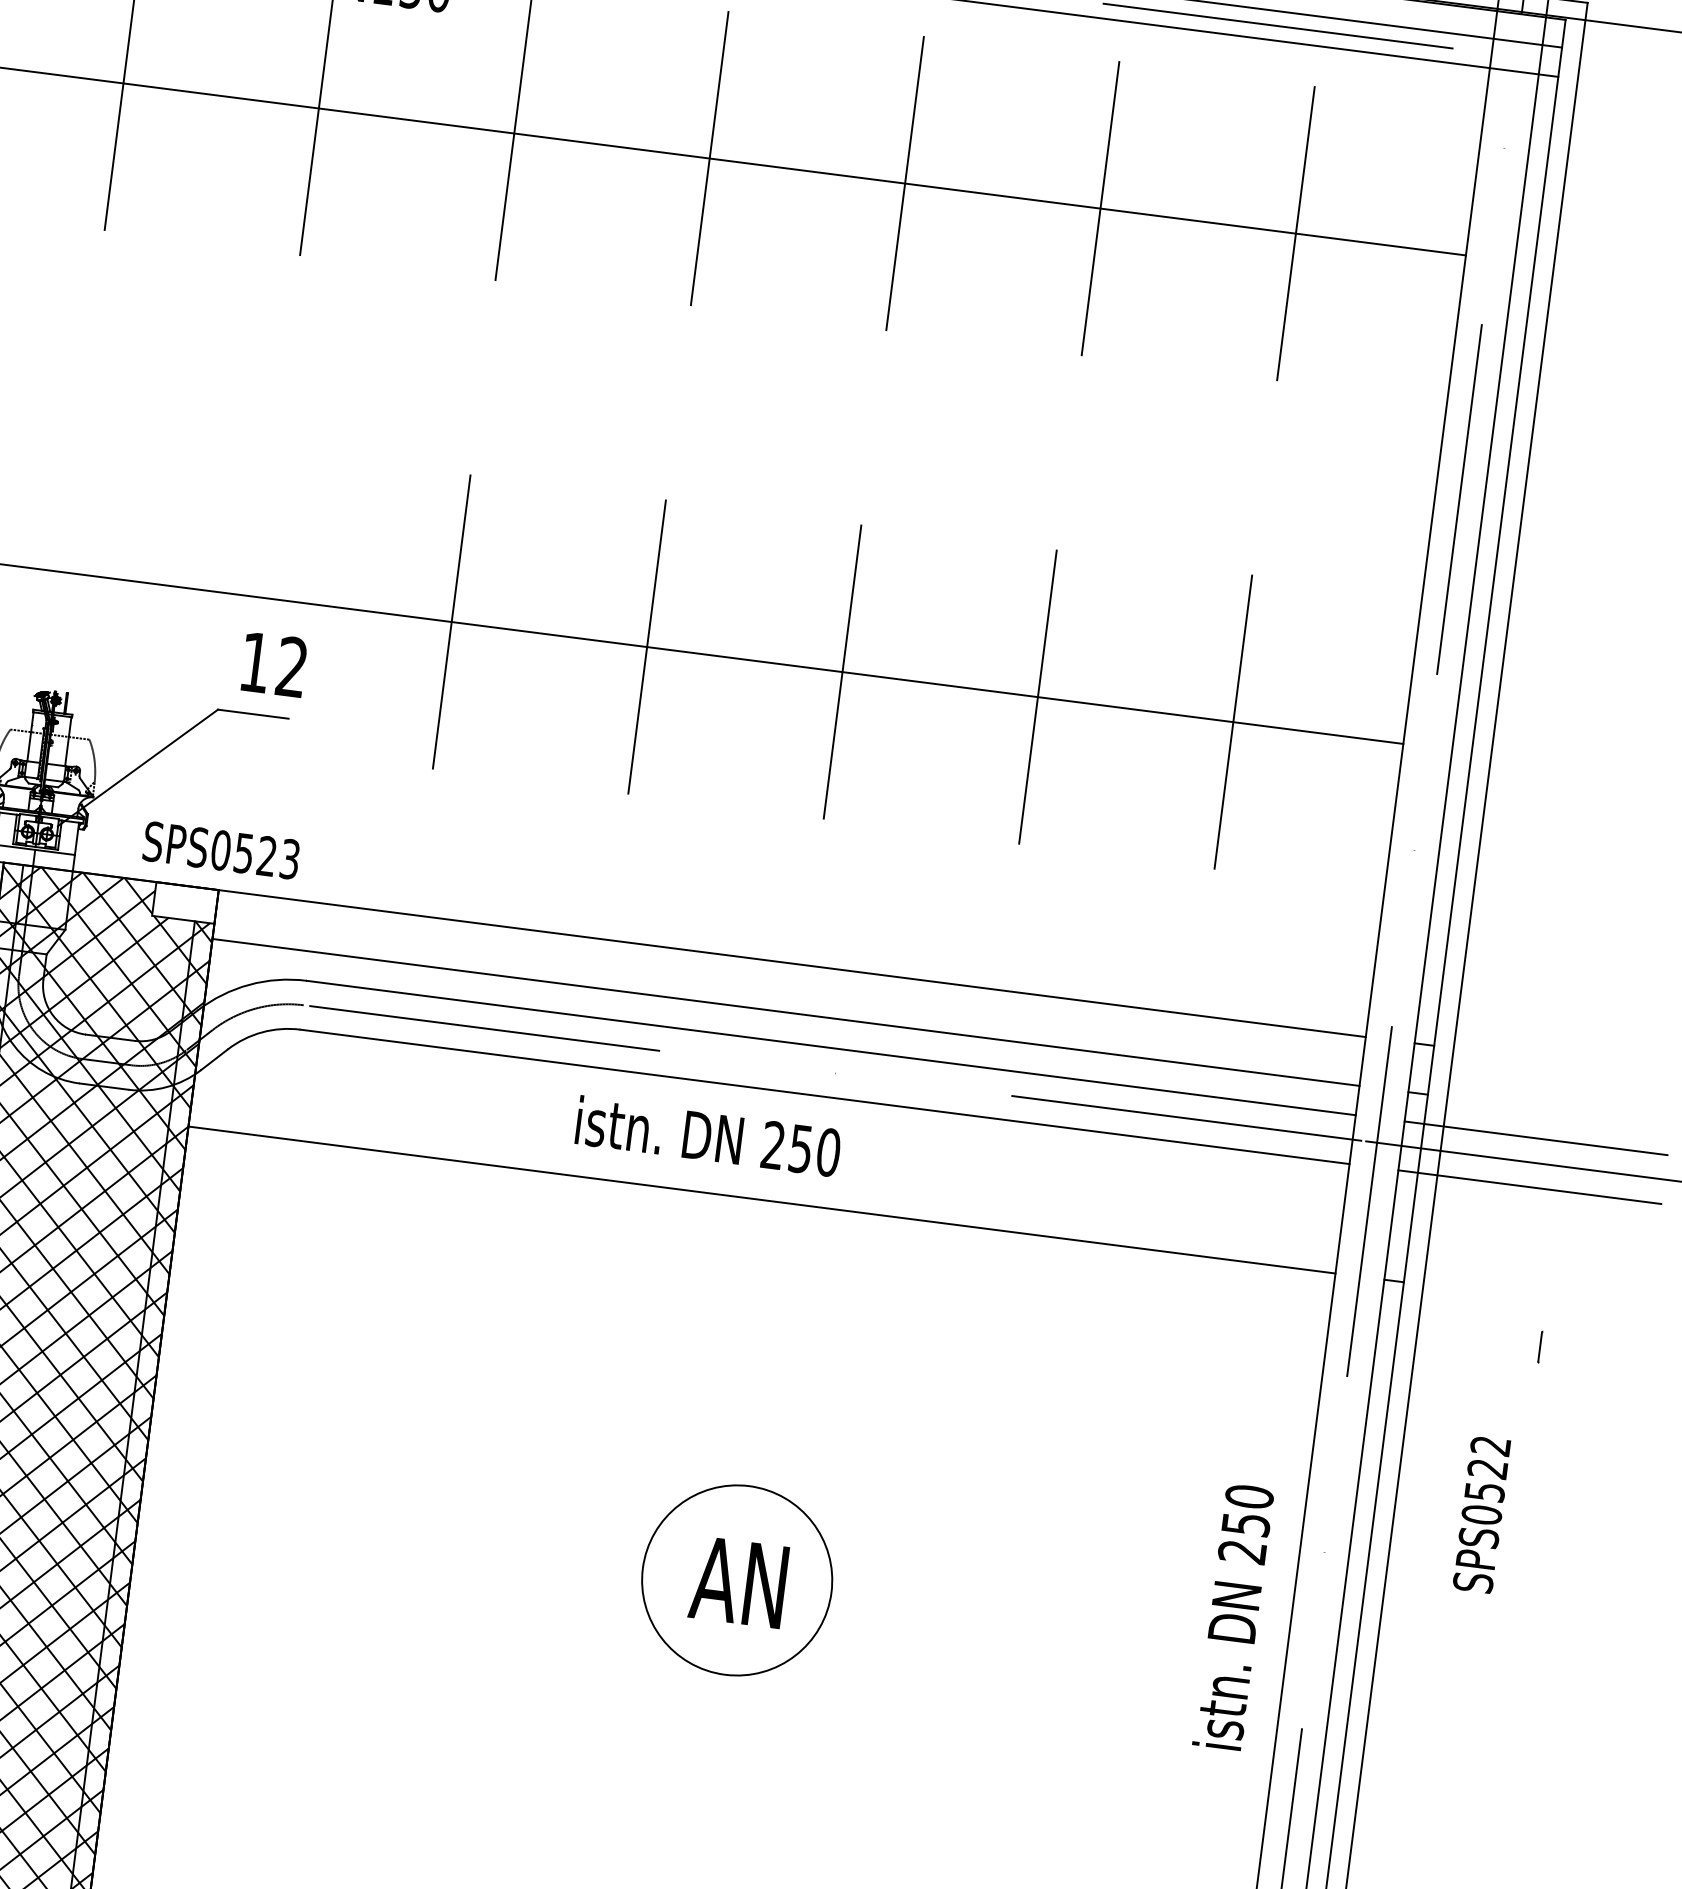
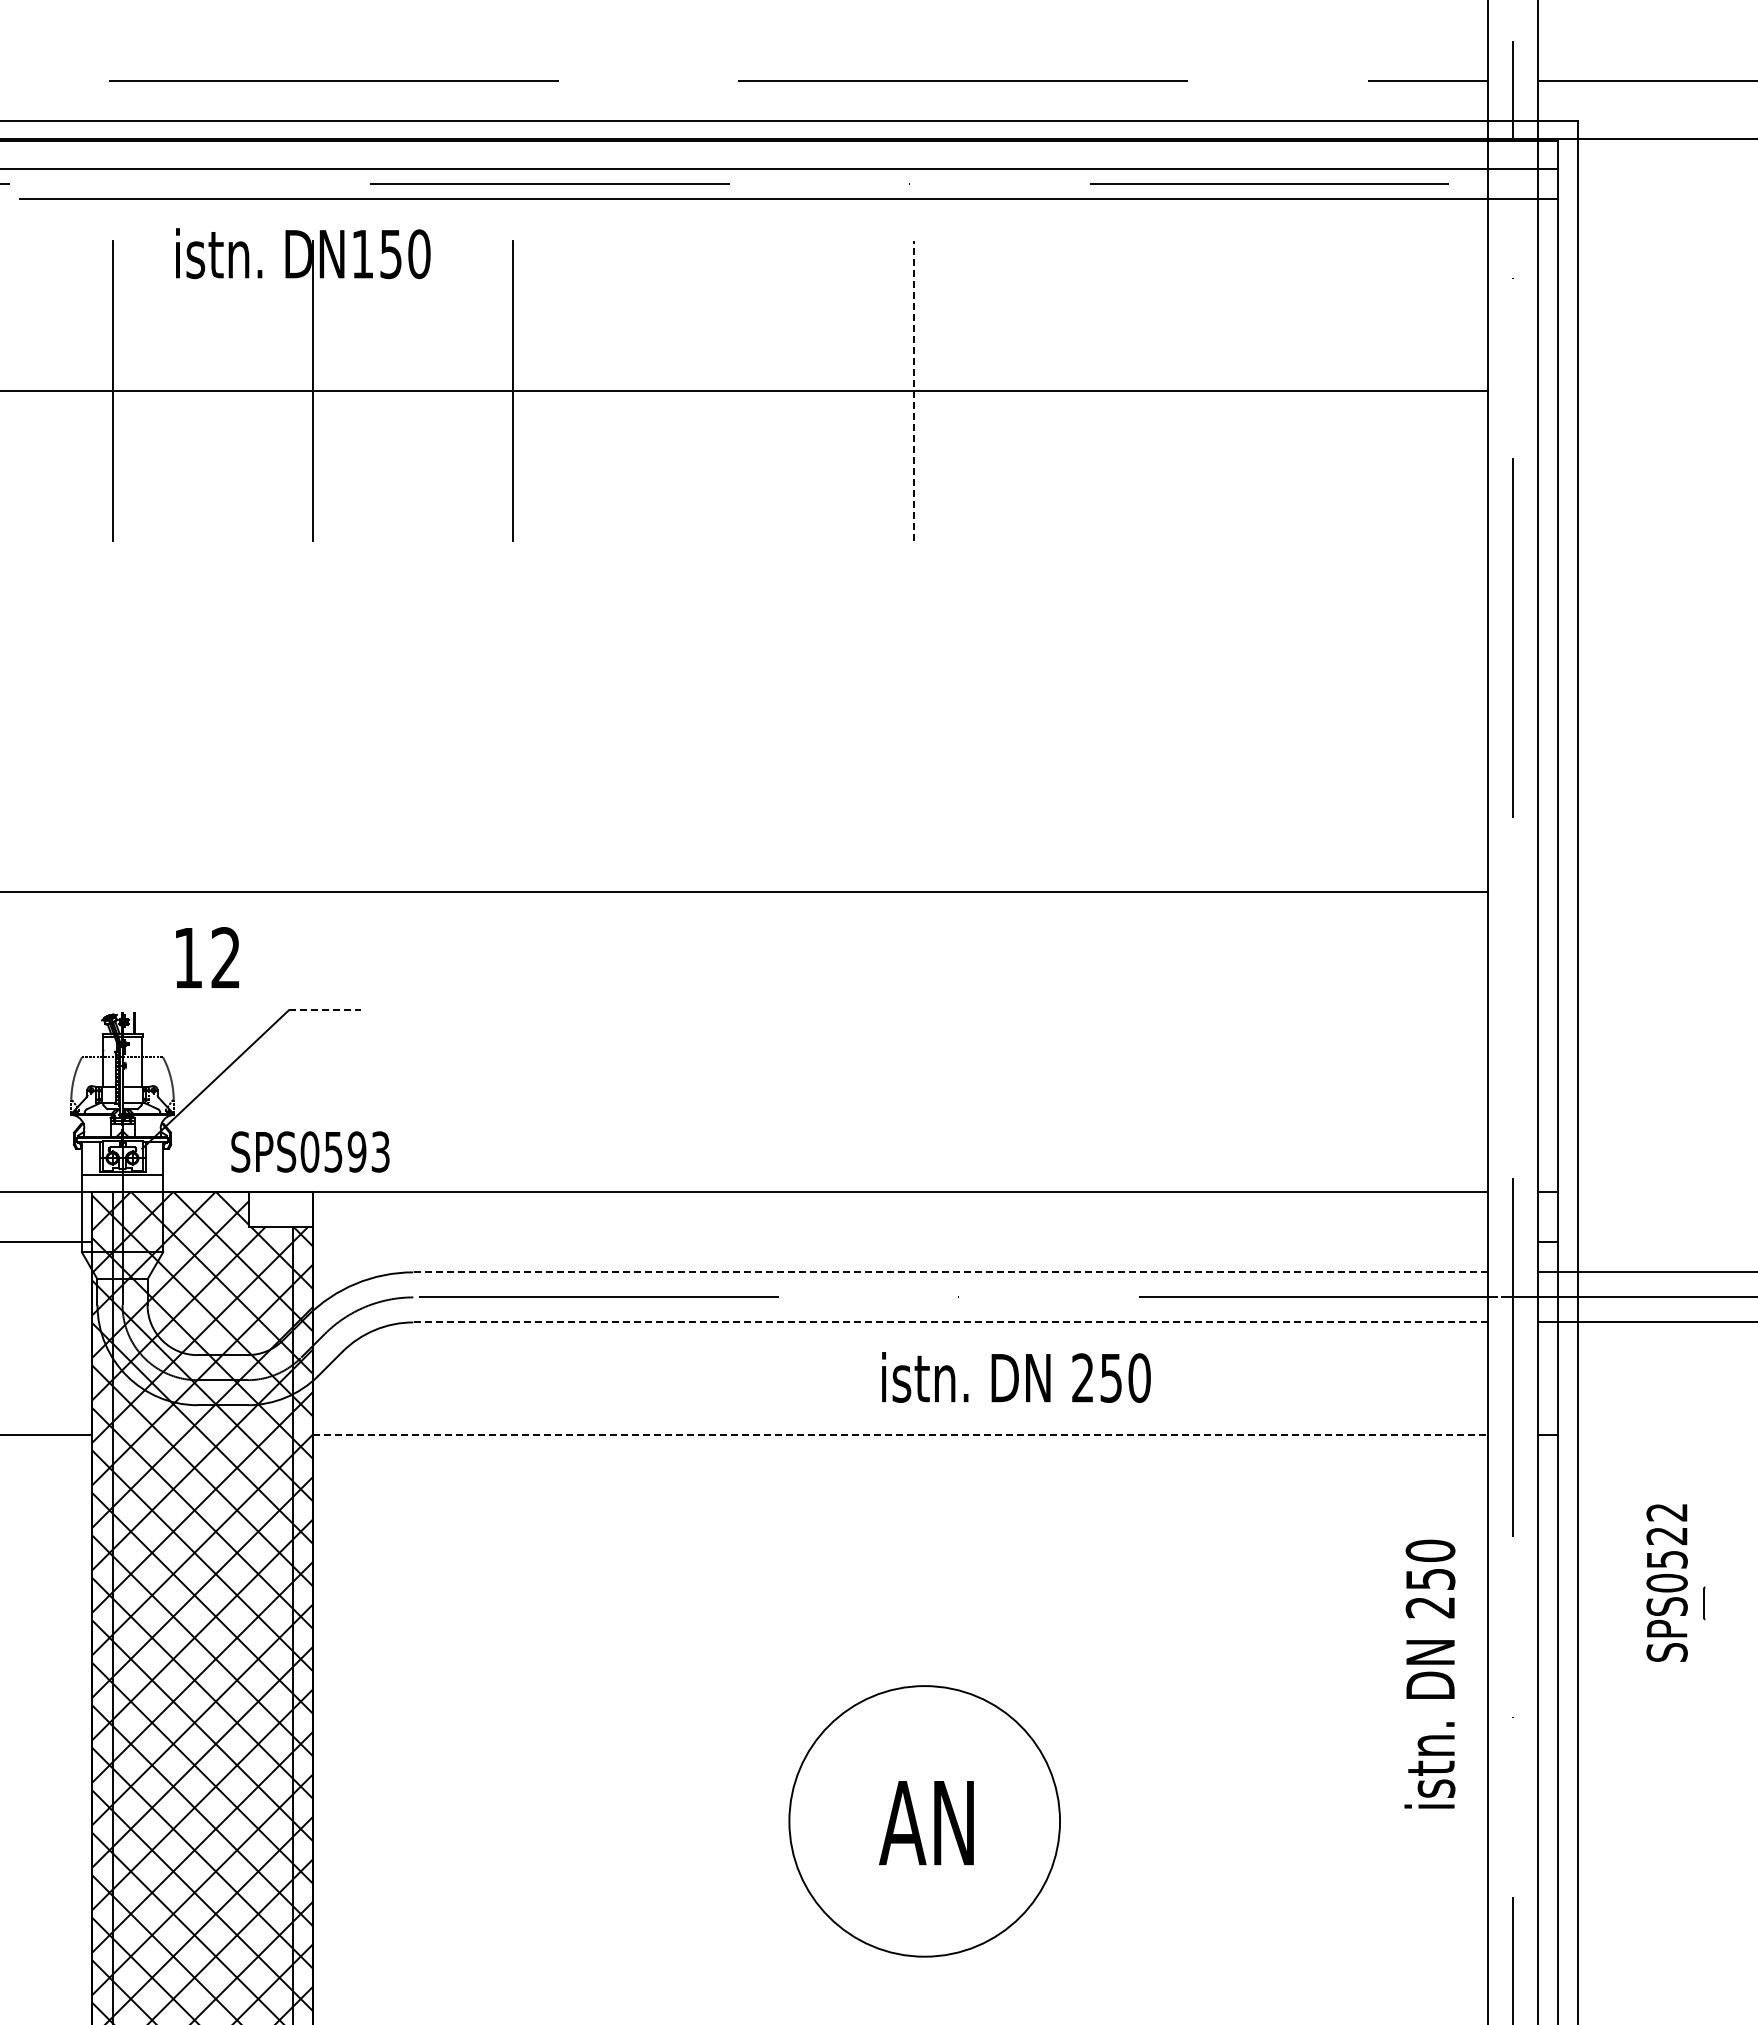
line: (709, 157) -> (713, 390), removed
line: (905, 182) -> (913, 390), solid -> dashed
line: (1100, 207) -> (1113, 390), removed
line: (1296, 233) -> (1314, 390), removed
line: (452, 621) -> (513, 891), removed
line: (647, 646) -> (713, 891), removed
text: (274, 664) -> (207, 957), moved
line: (842, 671) -> (913, 891), removed
line: (1037, 696) -> (1113, 891), removed
line: (253, 714) -> (325, 1010), solid -> dashed
line: (1233, 721) -> (1314, 891), removed
text: (266, 855) -> (356, 1151), SPS0523 -> SPS0593
line: (785, 1012) -> (900, 1242), removed
line: (830, 1048) -> (950, 1272), solid -> dashed
line: (824, 1096) -> (950, 1322), solid -> dashed
text: (708, 1136) -> (1016, 1377), moved
line: (761, 1199) -> (900, 1434), solid -> dashed
line: (1540, 1347) -> (1704, 1603), moved
text: (1481, 1514) -> (1666, 1582), moved
circle: (736, 1580) -> (924, 1821), size x1.4
text: (1233, 1616) -> (1429, 1673), moved

